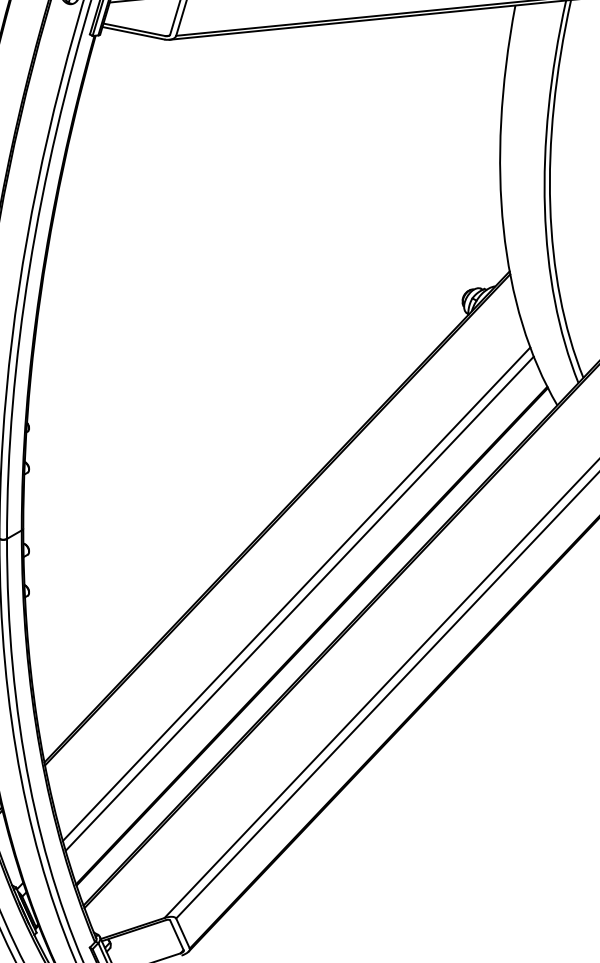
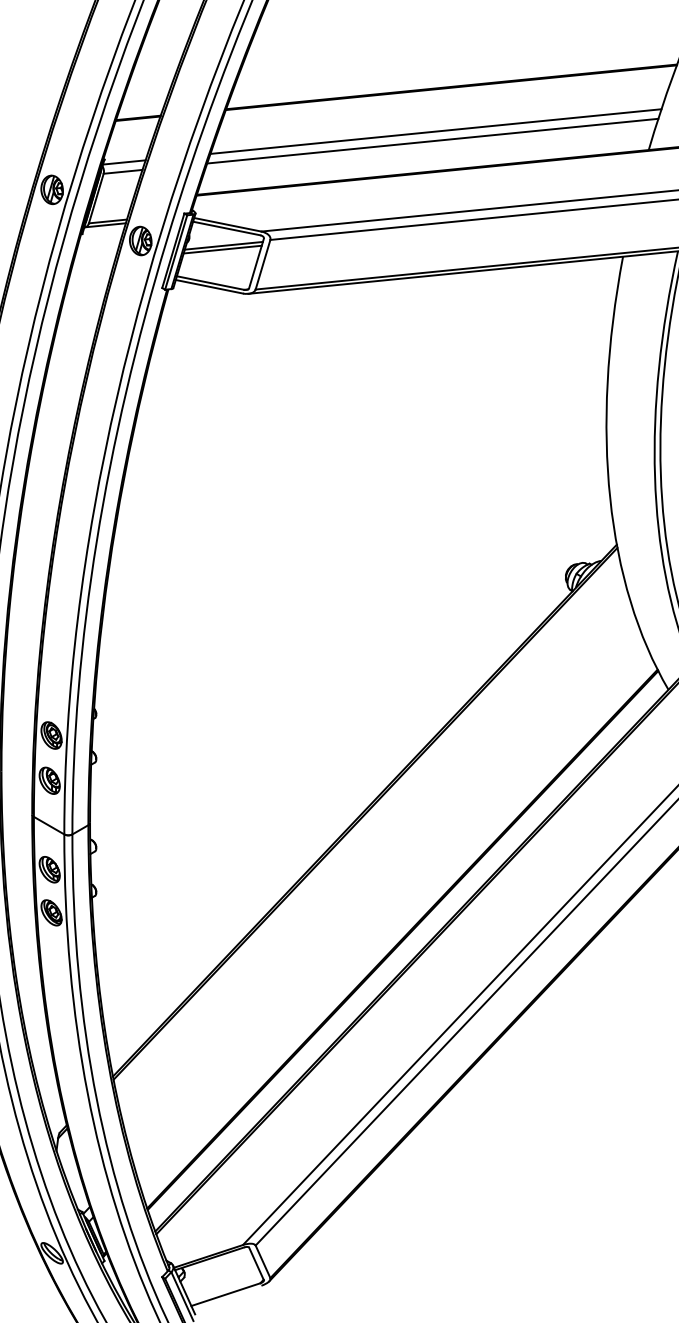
line: (296, 594) -> (385, 894), removed
line: (298, 603) -> (388, 904), removed

